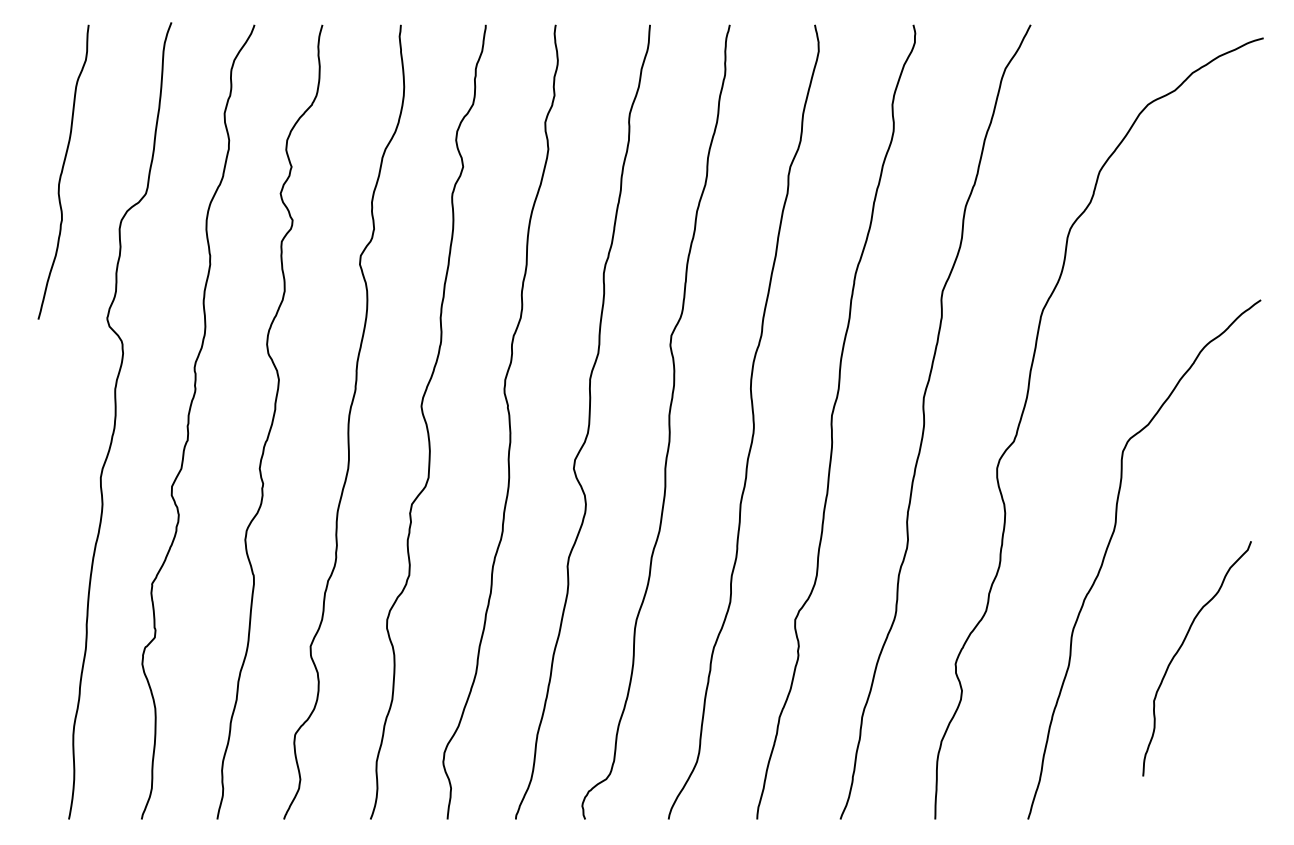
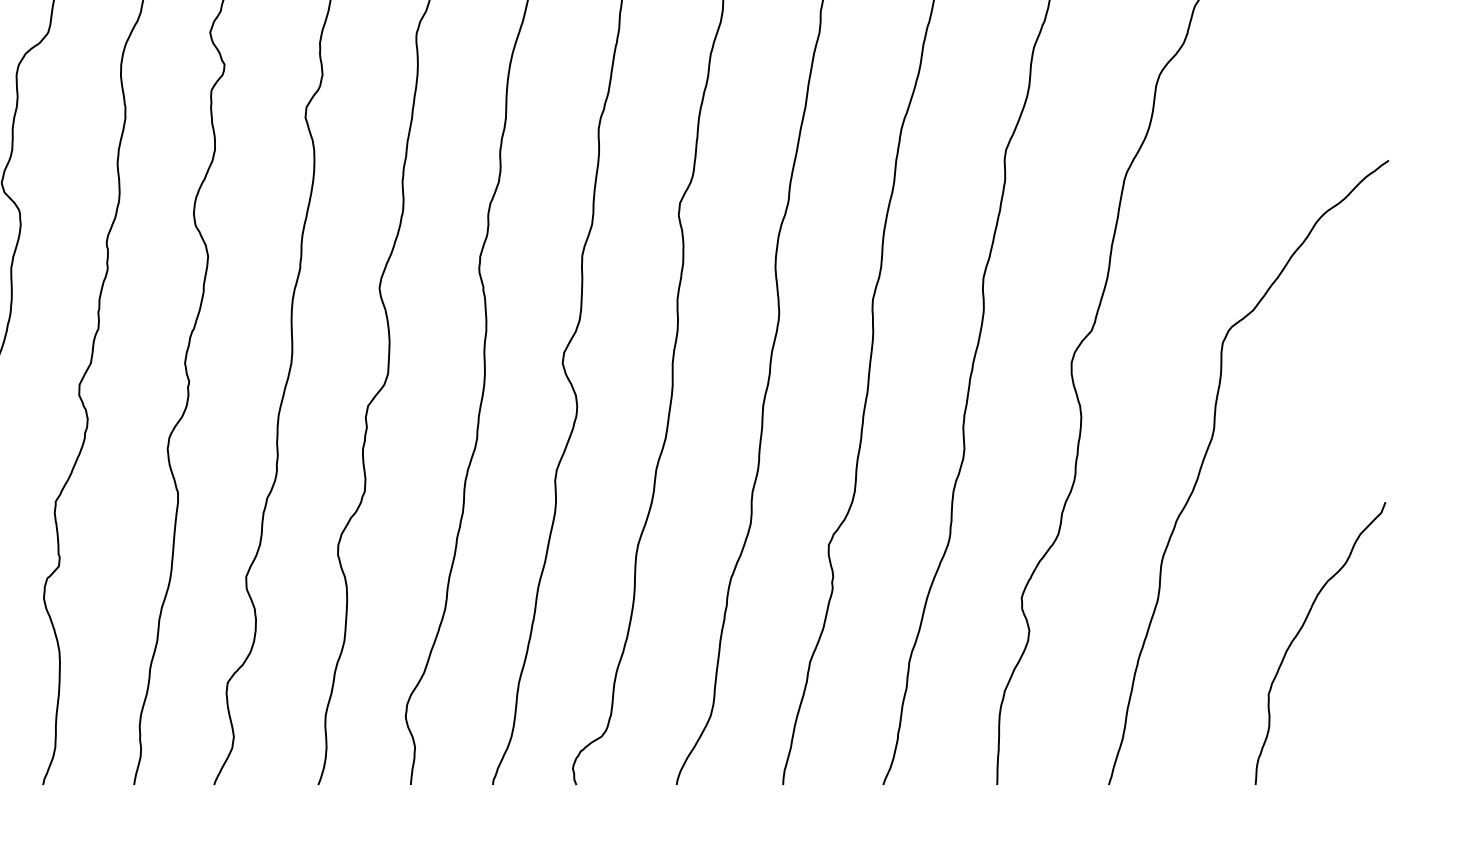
curve: (1180, 649) -> (1300, 632), moved

